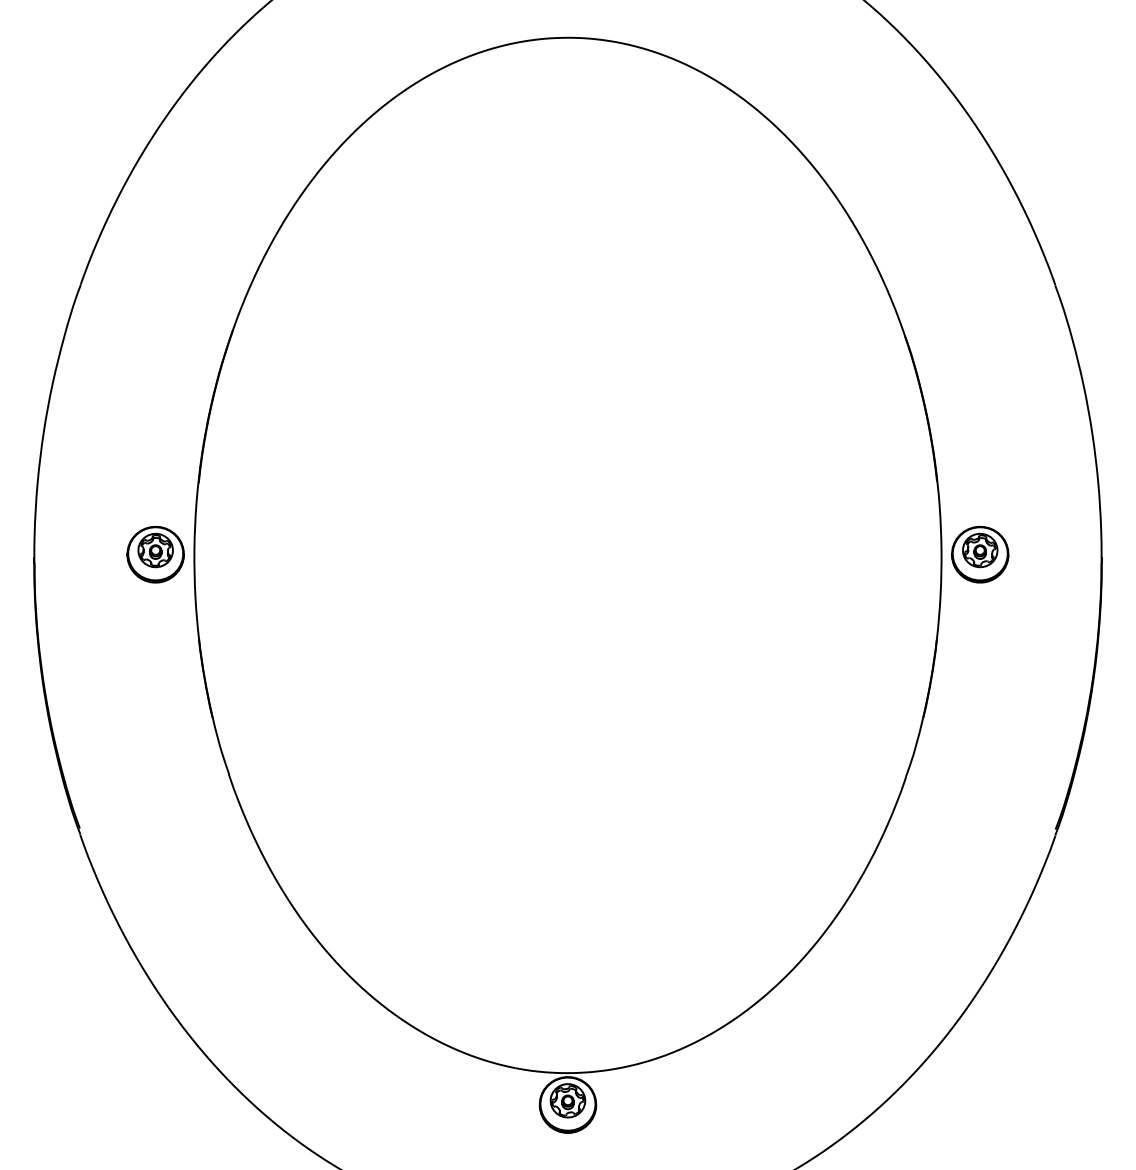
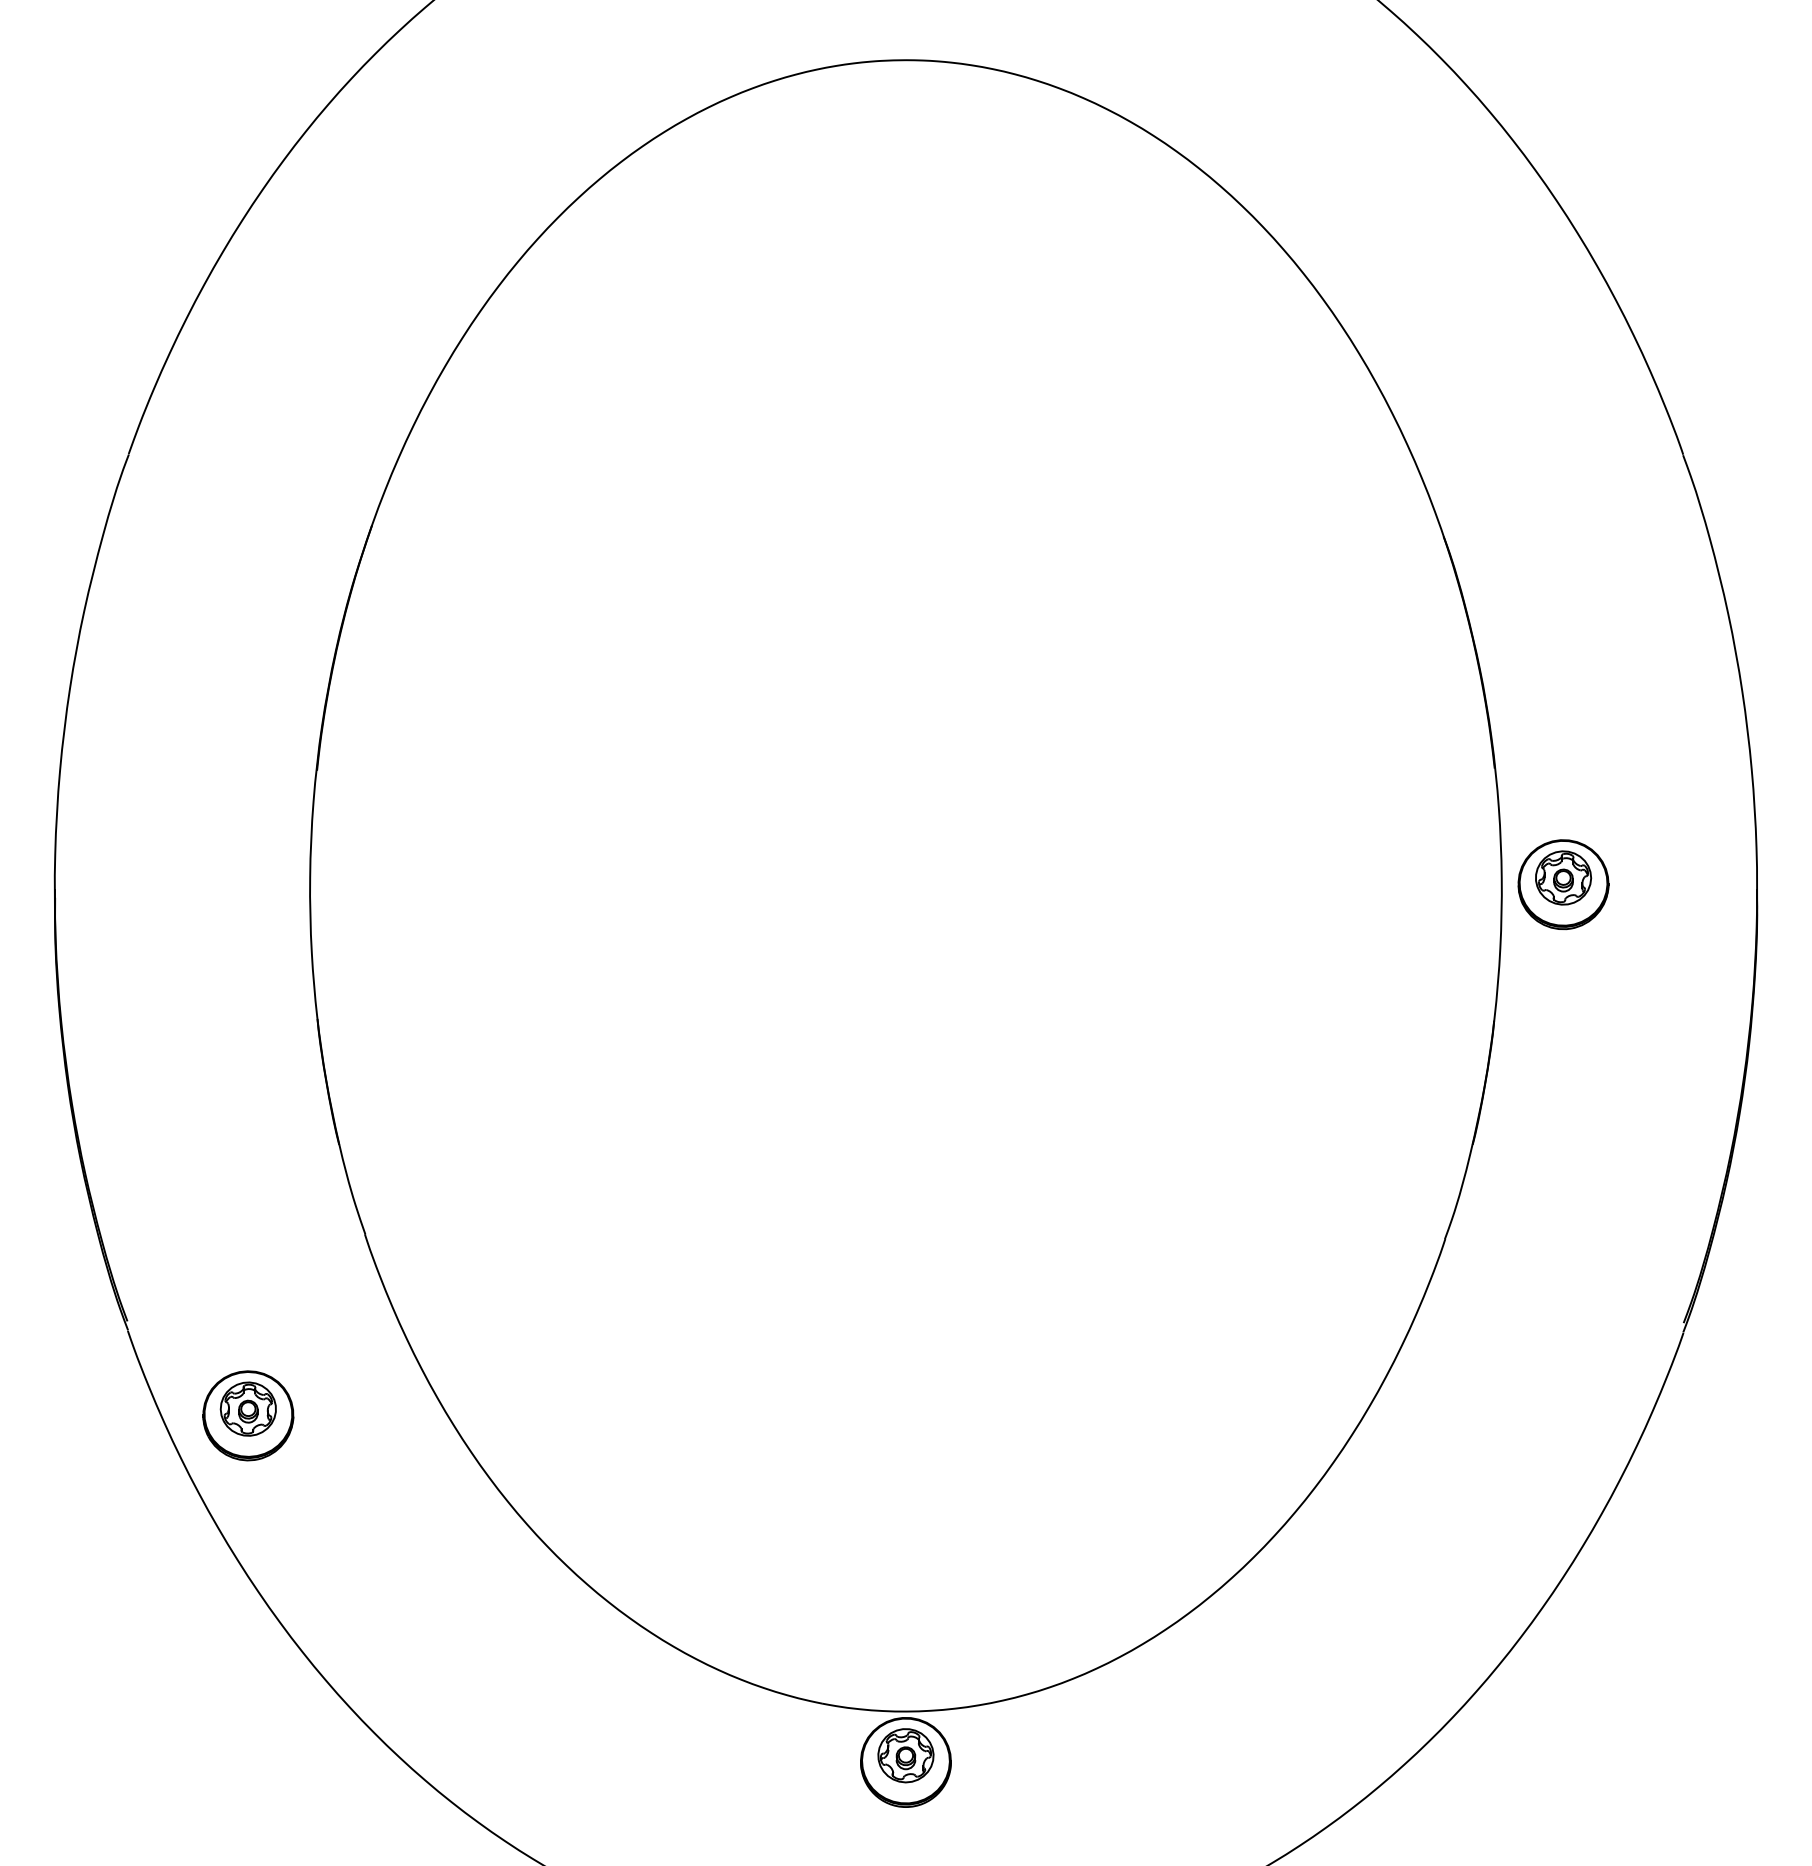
part: (155, 554) -> (248, 1415), moved

